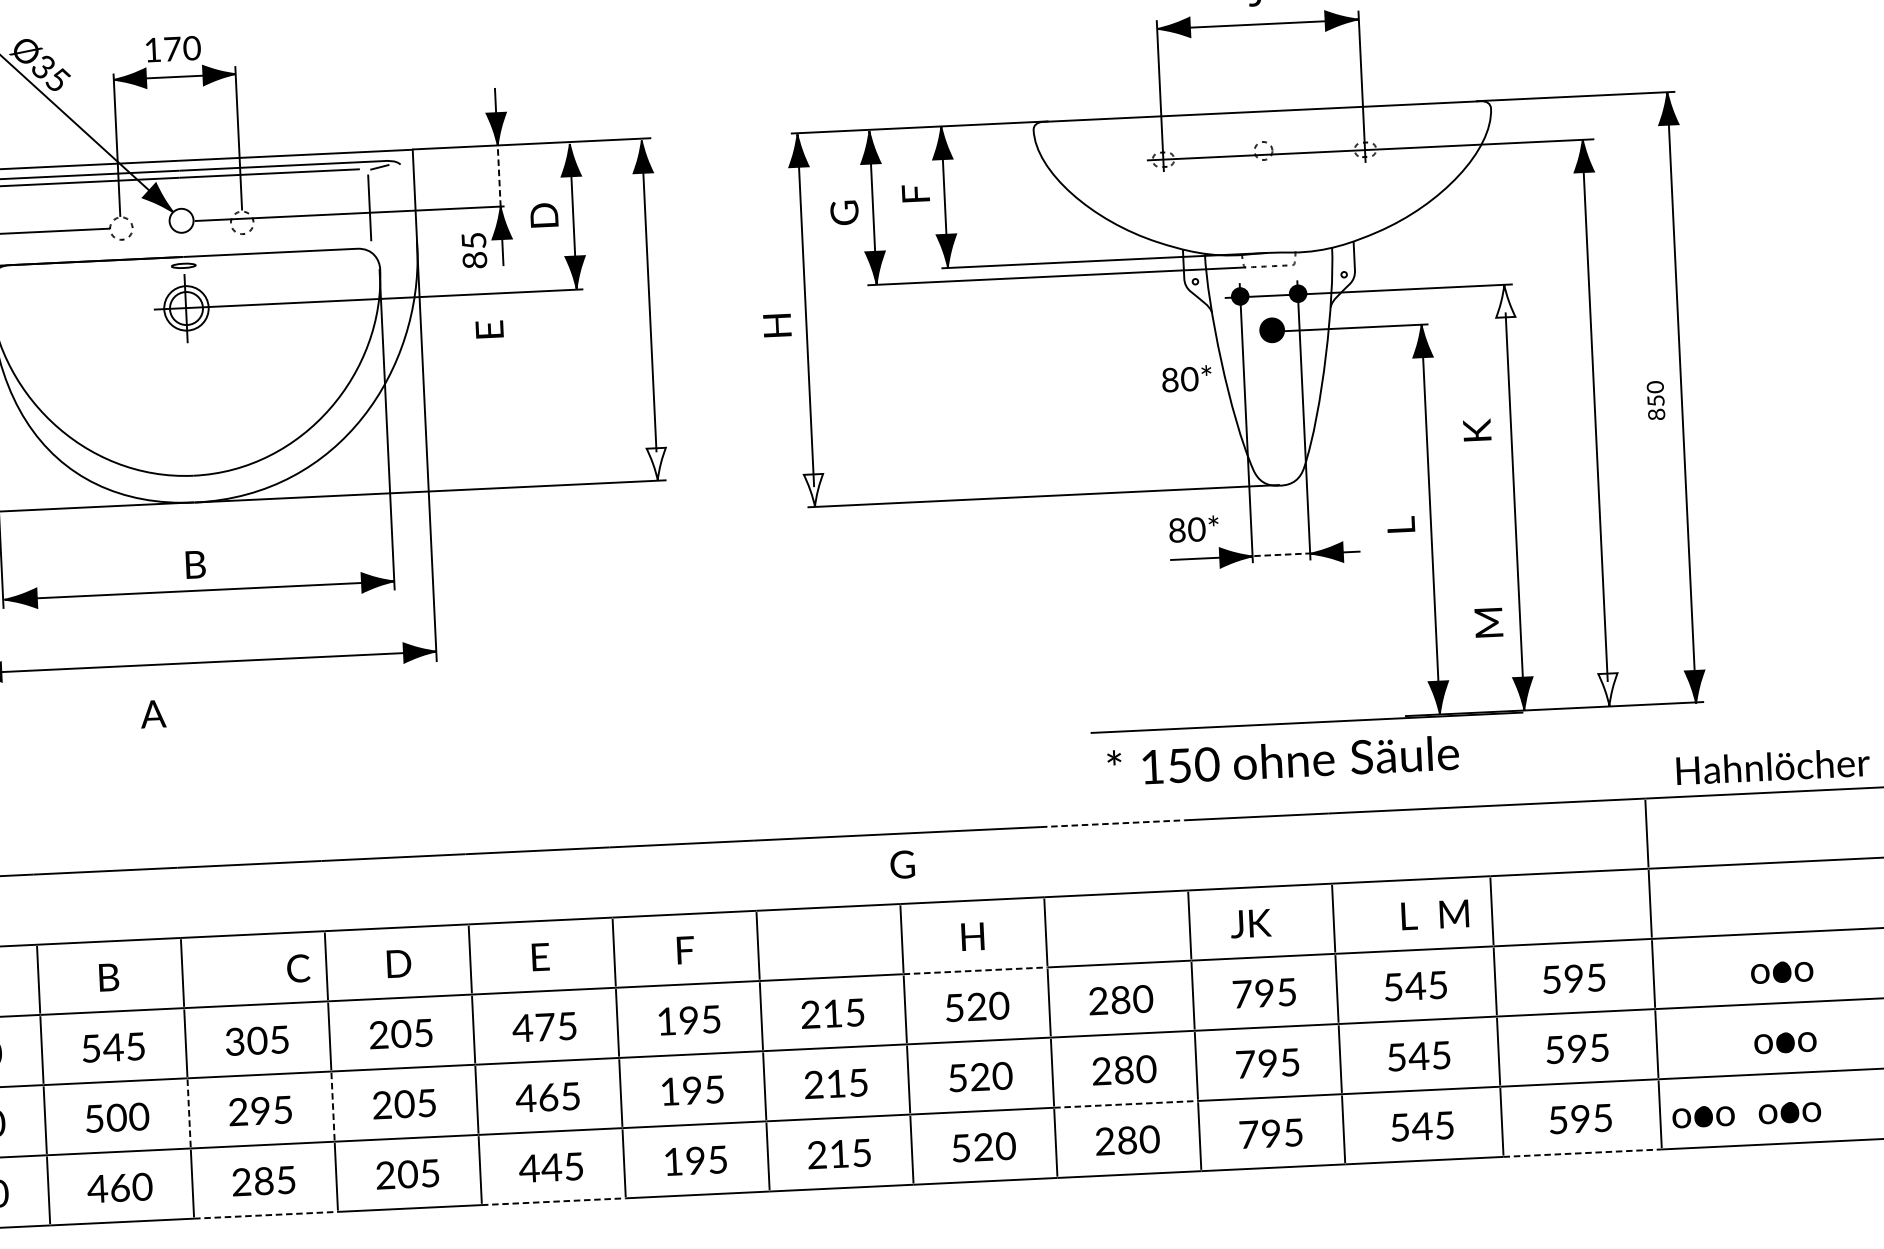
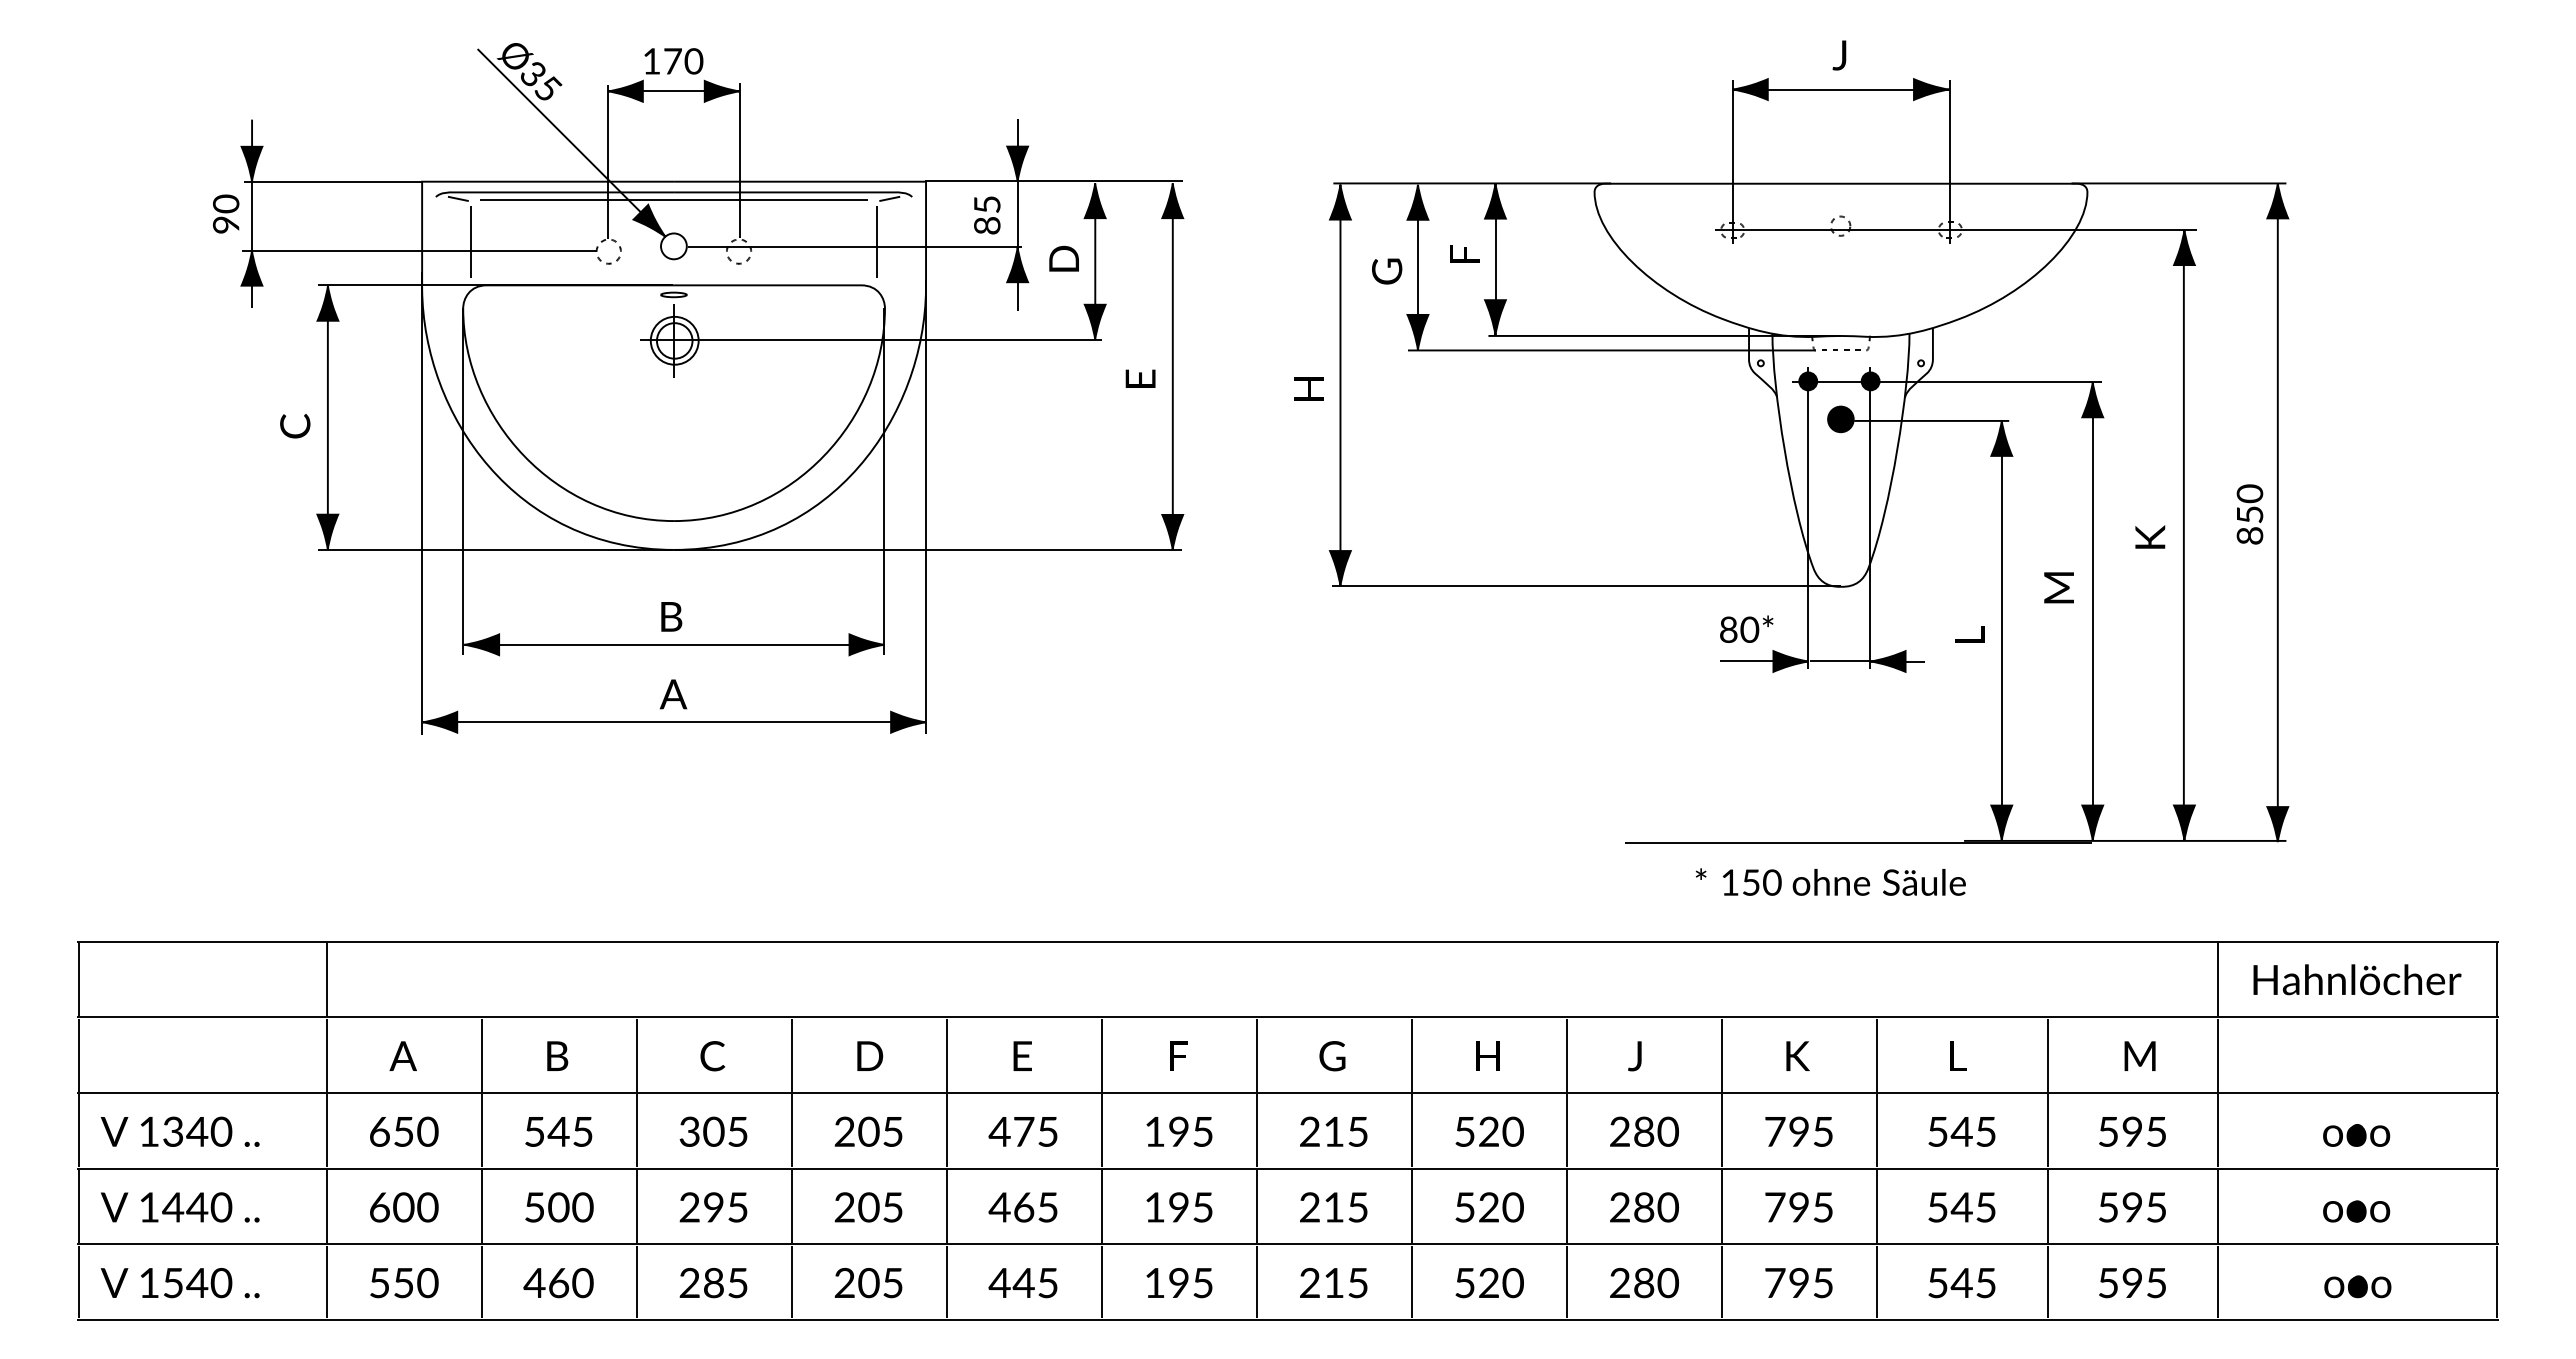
line: (499, 176) -> (1017, 214), dashed -> solid
part: (474, 250) -> (987, 215), moved
fill: (1504, 300) -> (2092, 399), added
part: (489, 329) -> (1140, 378), moved
part: (1186, 378) -> (1746, 466), removed
part: (1655, 400) -> (2249, 514), size x1.43
part: (1477, 429) -> (2150, 536), moved
fill: (656, 463) -> (1172, 531), added
fill: (814, 490) -> (1340, 568), added
line: (1282, 555) -> (1840, 661), dashed -> solid
part: (1488, 622) -> (2058, 587), moved
fill: (1608, 689) -> (2184, 822), added
part: (153, 714) -> (673, 694), moved
part: (1282, 759) -> (1830, 881), size x0.71
text: (1773, 766) -> (2357, 979), moved
line: (1112, 823) -> (1644, 941), dashed -> solid
text: (902, 864) -> (1332, 1056), moved
text: (1453, 913) -> (2139, 1055), moved
text: (1236, 924) -> (1634, 1056), moved
text: (298, 968) -> (712, 1056), moved
line: (975, 970) -> (1489, 1092), dashed -> solid
line: (1126, 1104) -> (1644, 1244), dashed -> solid
line: (332, 1105) -> (791, 1205), dashed -> solid
line: (188, 1112) -> (636, 1205), dashed -> solid
part: (1703, 1116) -> (2264, 1286), removed
line: (1583, 1152) -> (2133, 1319), dashed -> solid
line: (553, 1201) -> (1024, 1319), dashed -> solid
line: (266, 1214) -> (714, 1319), dashed -> solid

